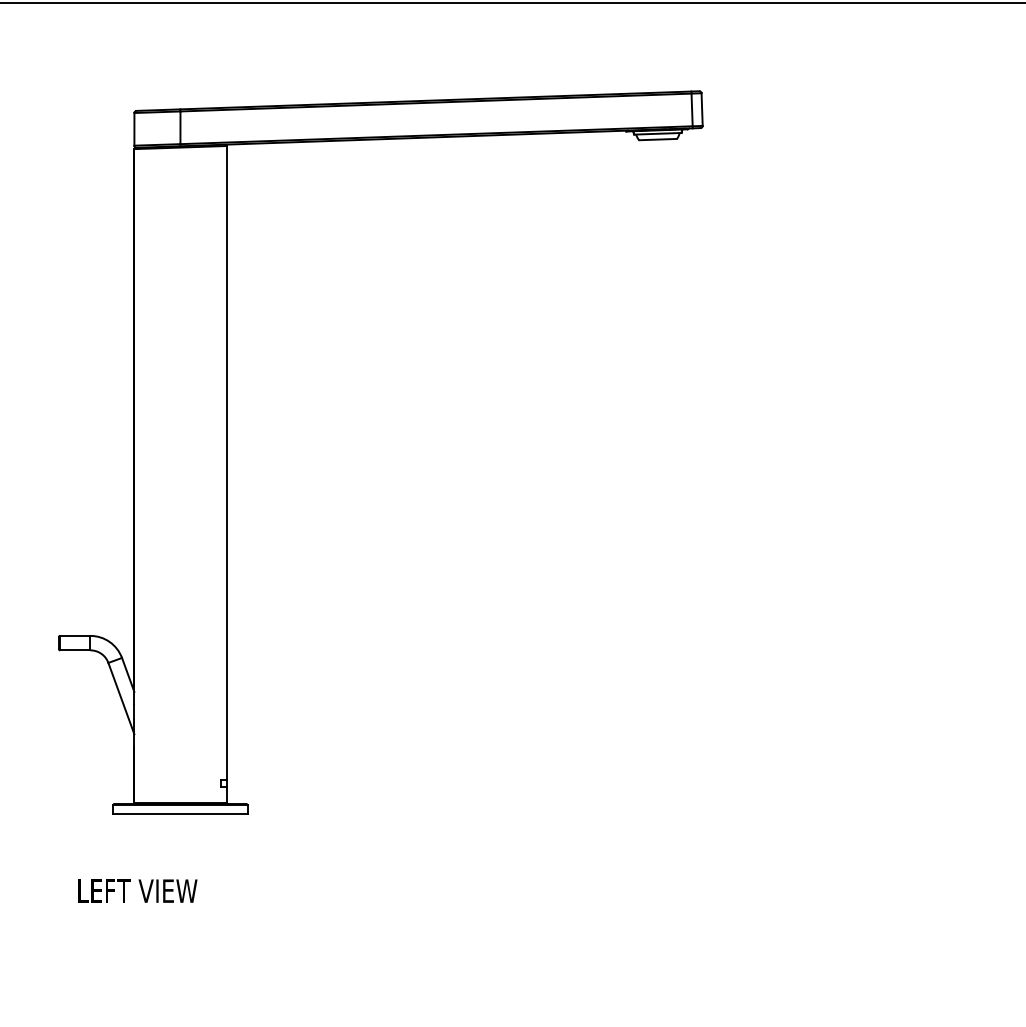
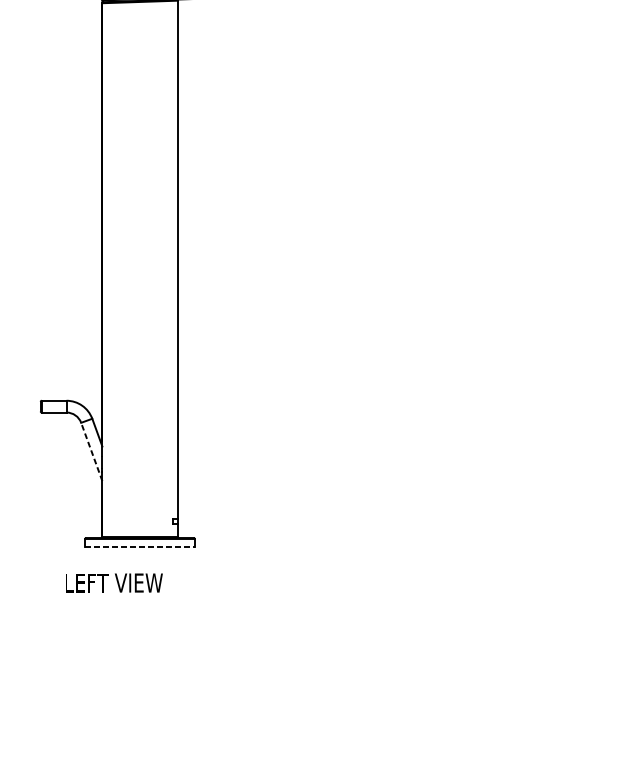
line: (121, 698) -> (91, 451), solid -> dashed
line: (180, 814) -> (140, 546), solid -> dashed
text: (137, 890) -> (113, 582), moved

